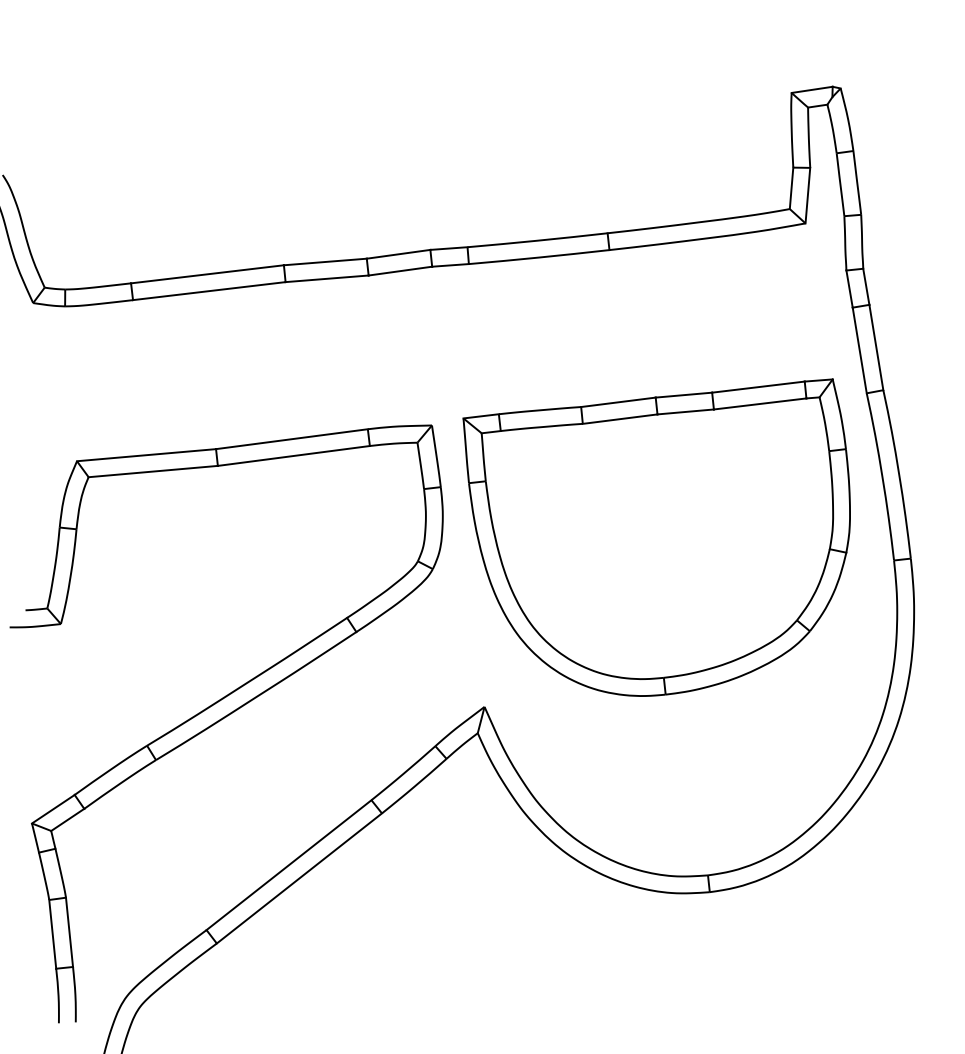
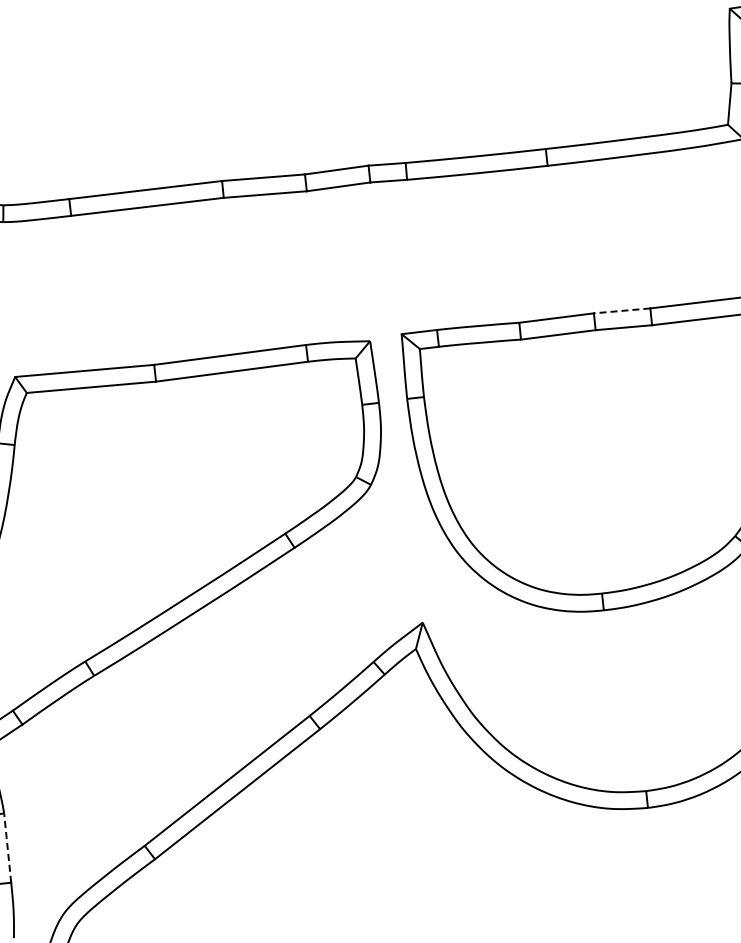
line: (683, 395) -> (621, 311), solid -> dashed
line: (69, 932) -> (7, 848), solid -> dashed

